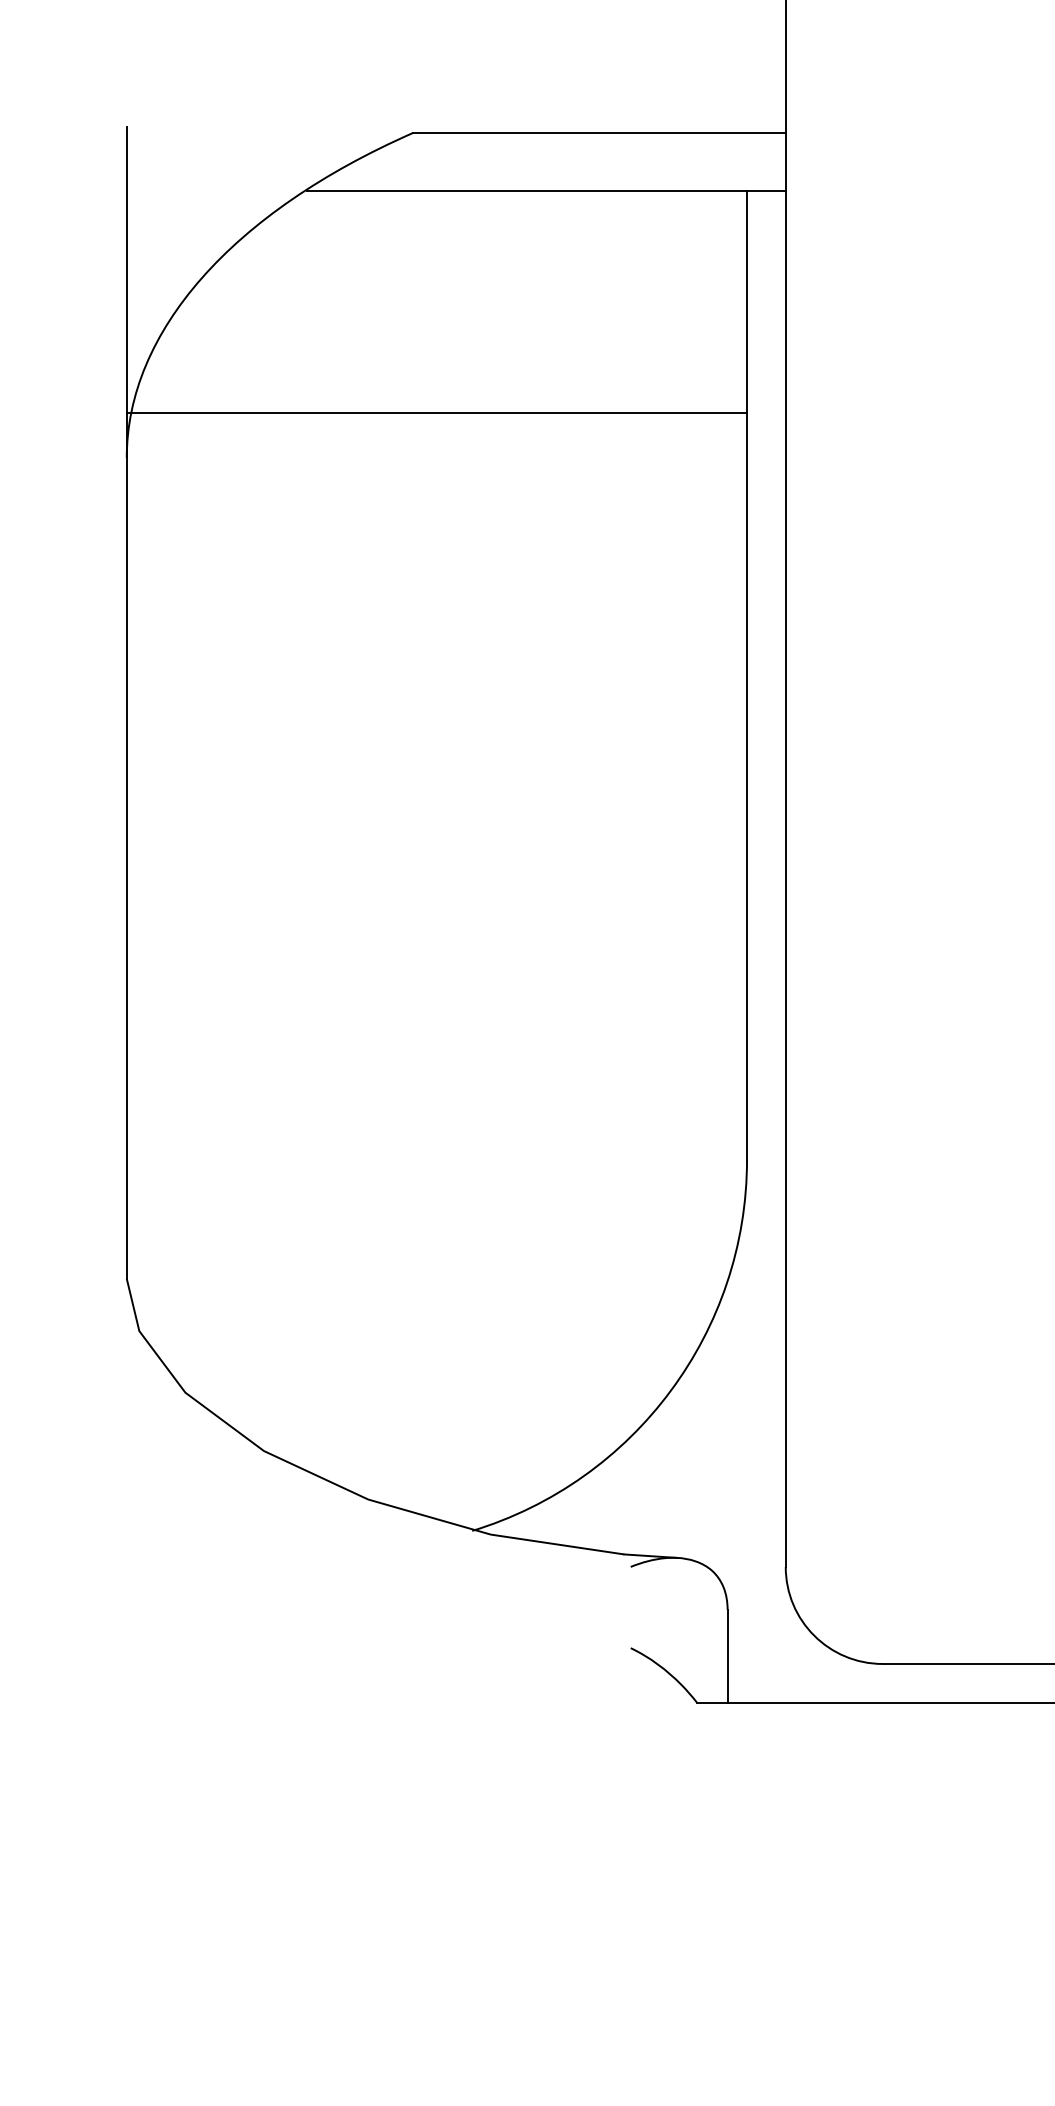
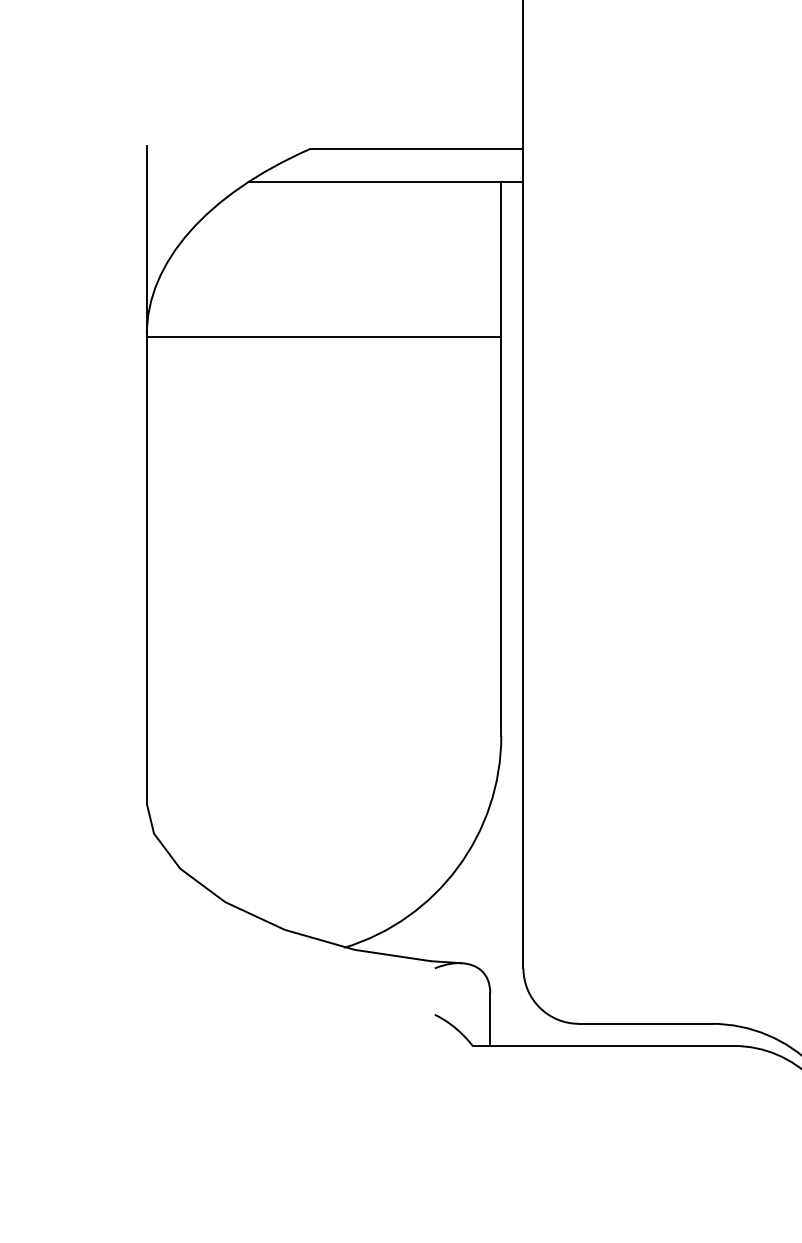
line: (435, 414) -> (323, 337), moved

